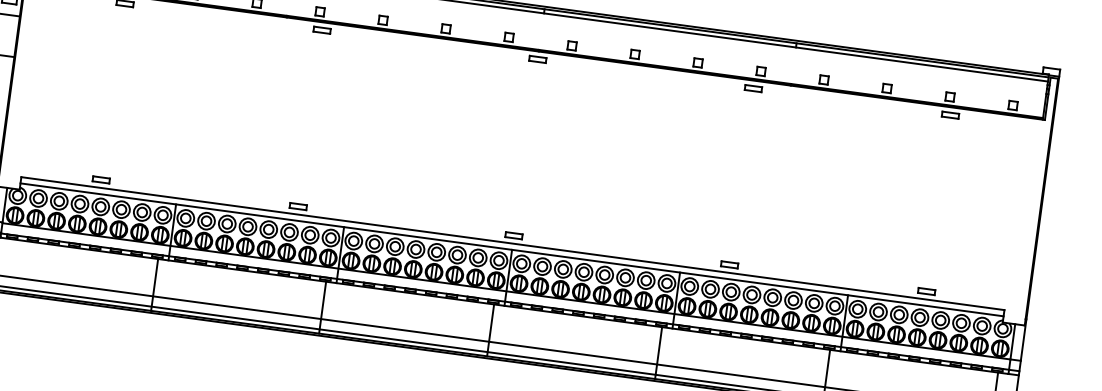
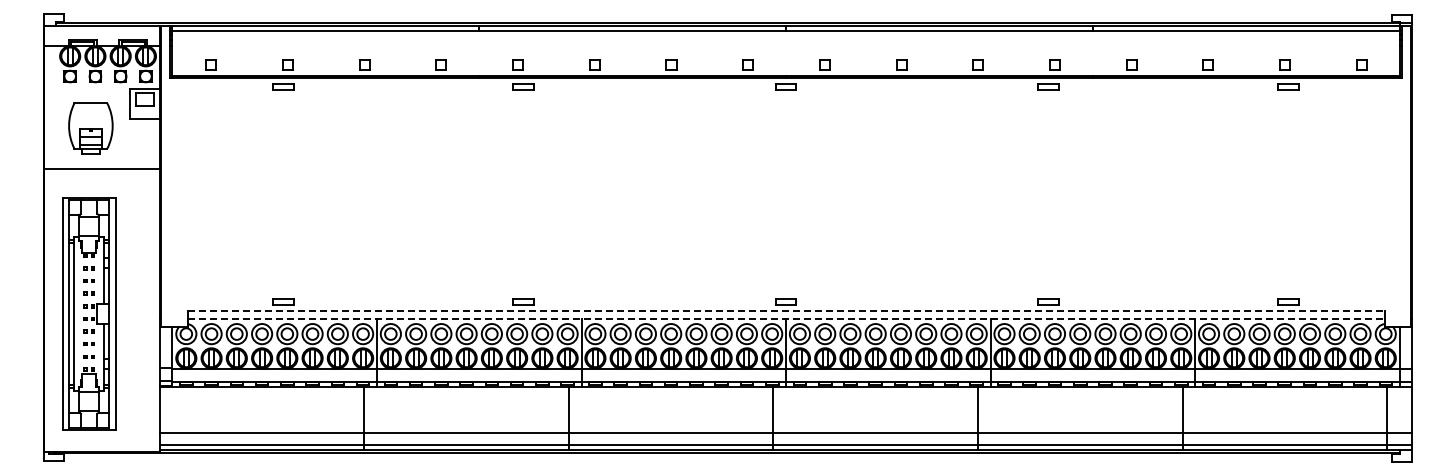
line: (513, 243) -> (786, 311), solid -> dashed
line: (512, 249) -> (786, 318), solid -> dashed

